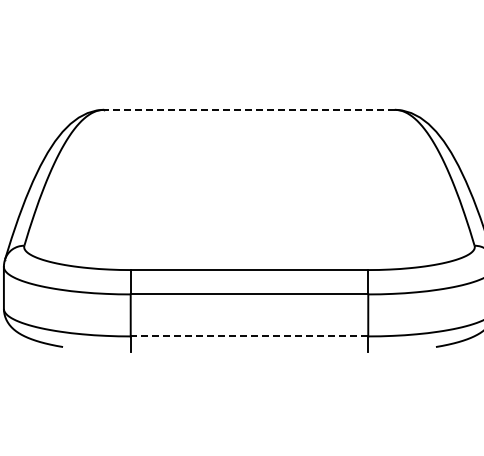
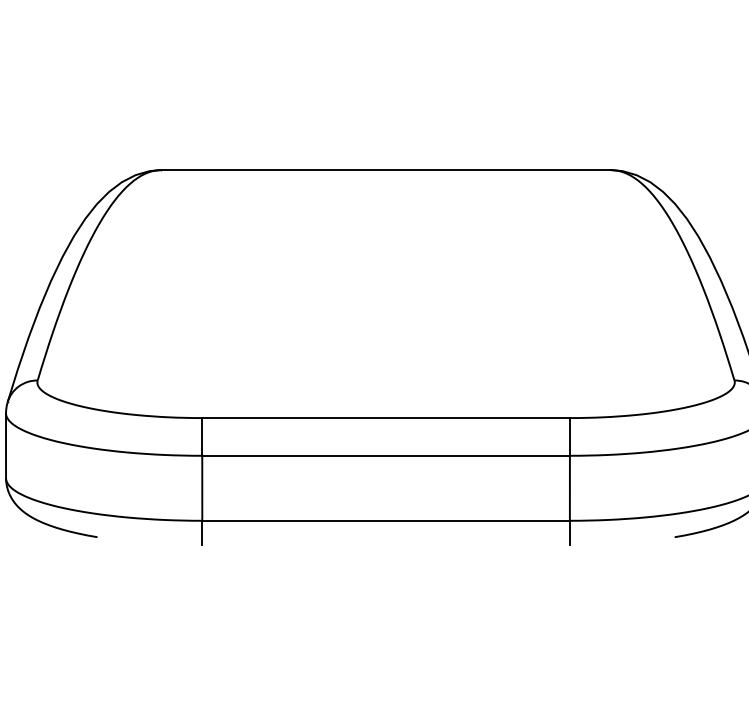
line: (248, 109) -> (384, 169), dashed -> solid
line: (249, 336) -> (386, 520), dashed -> solid

